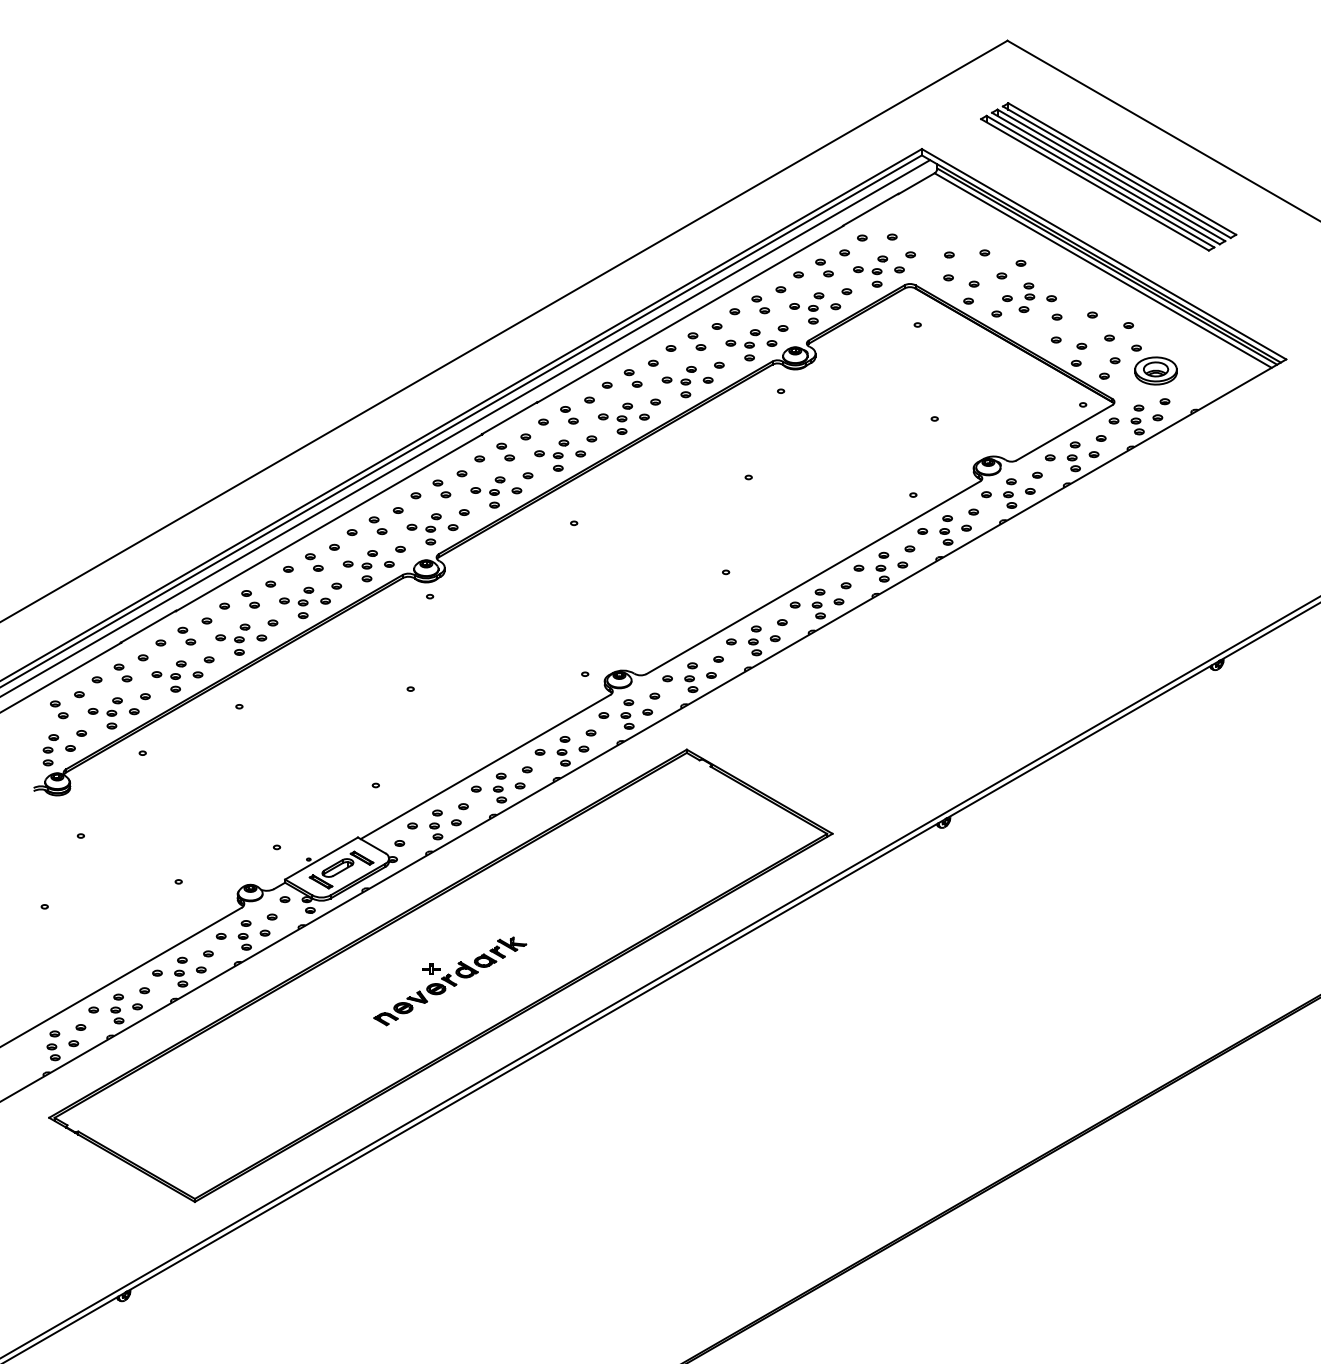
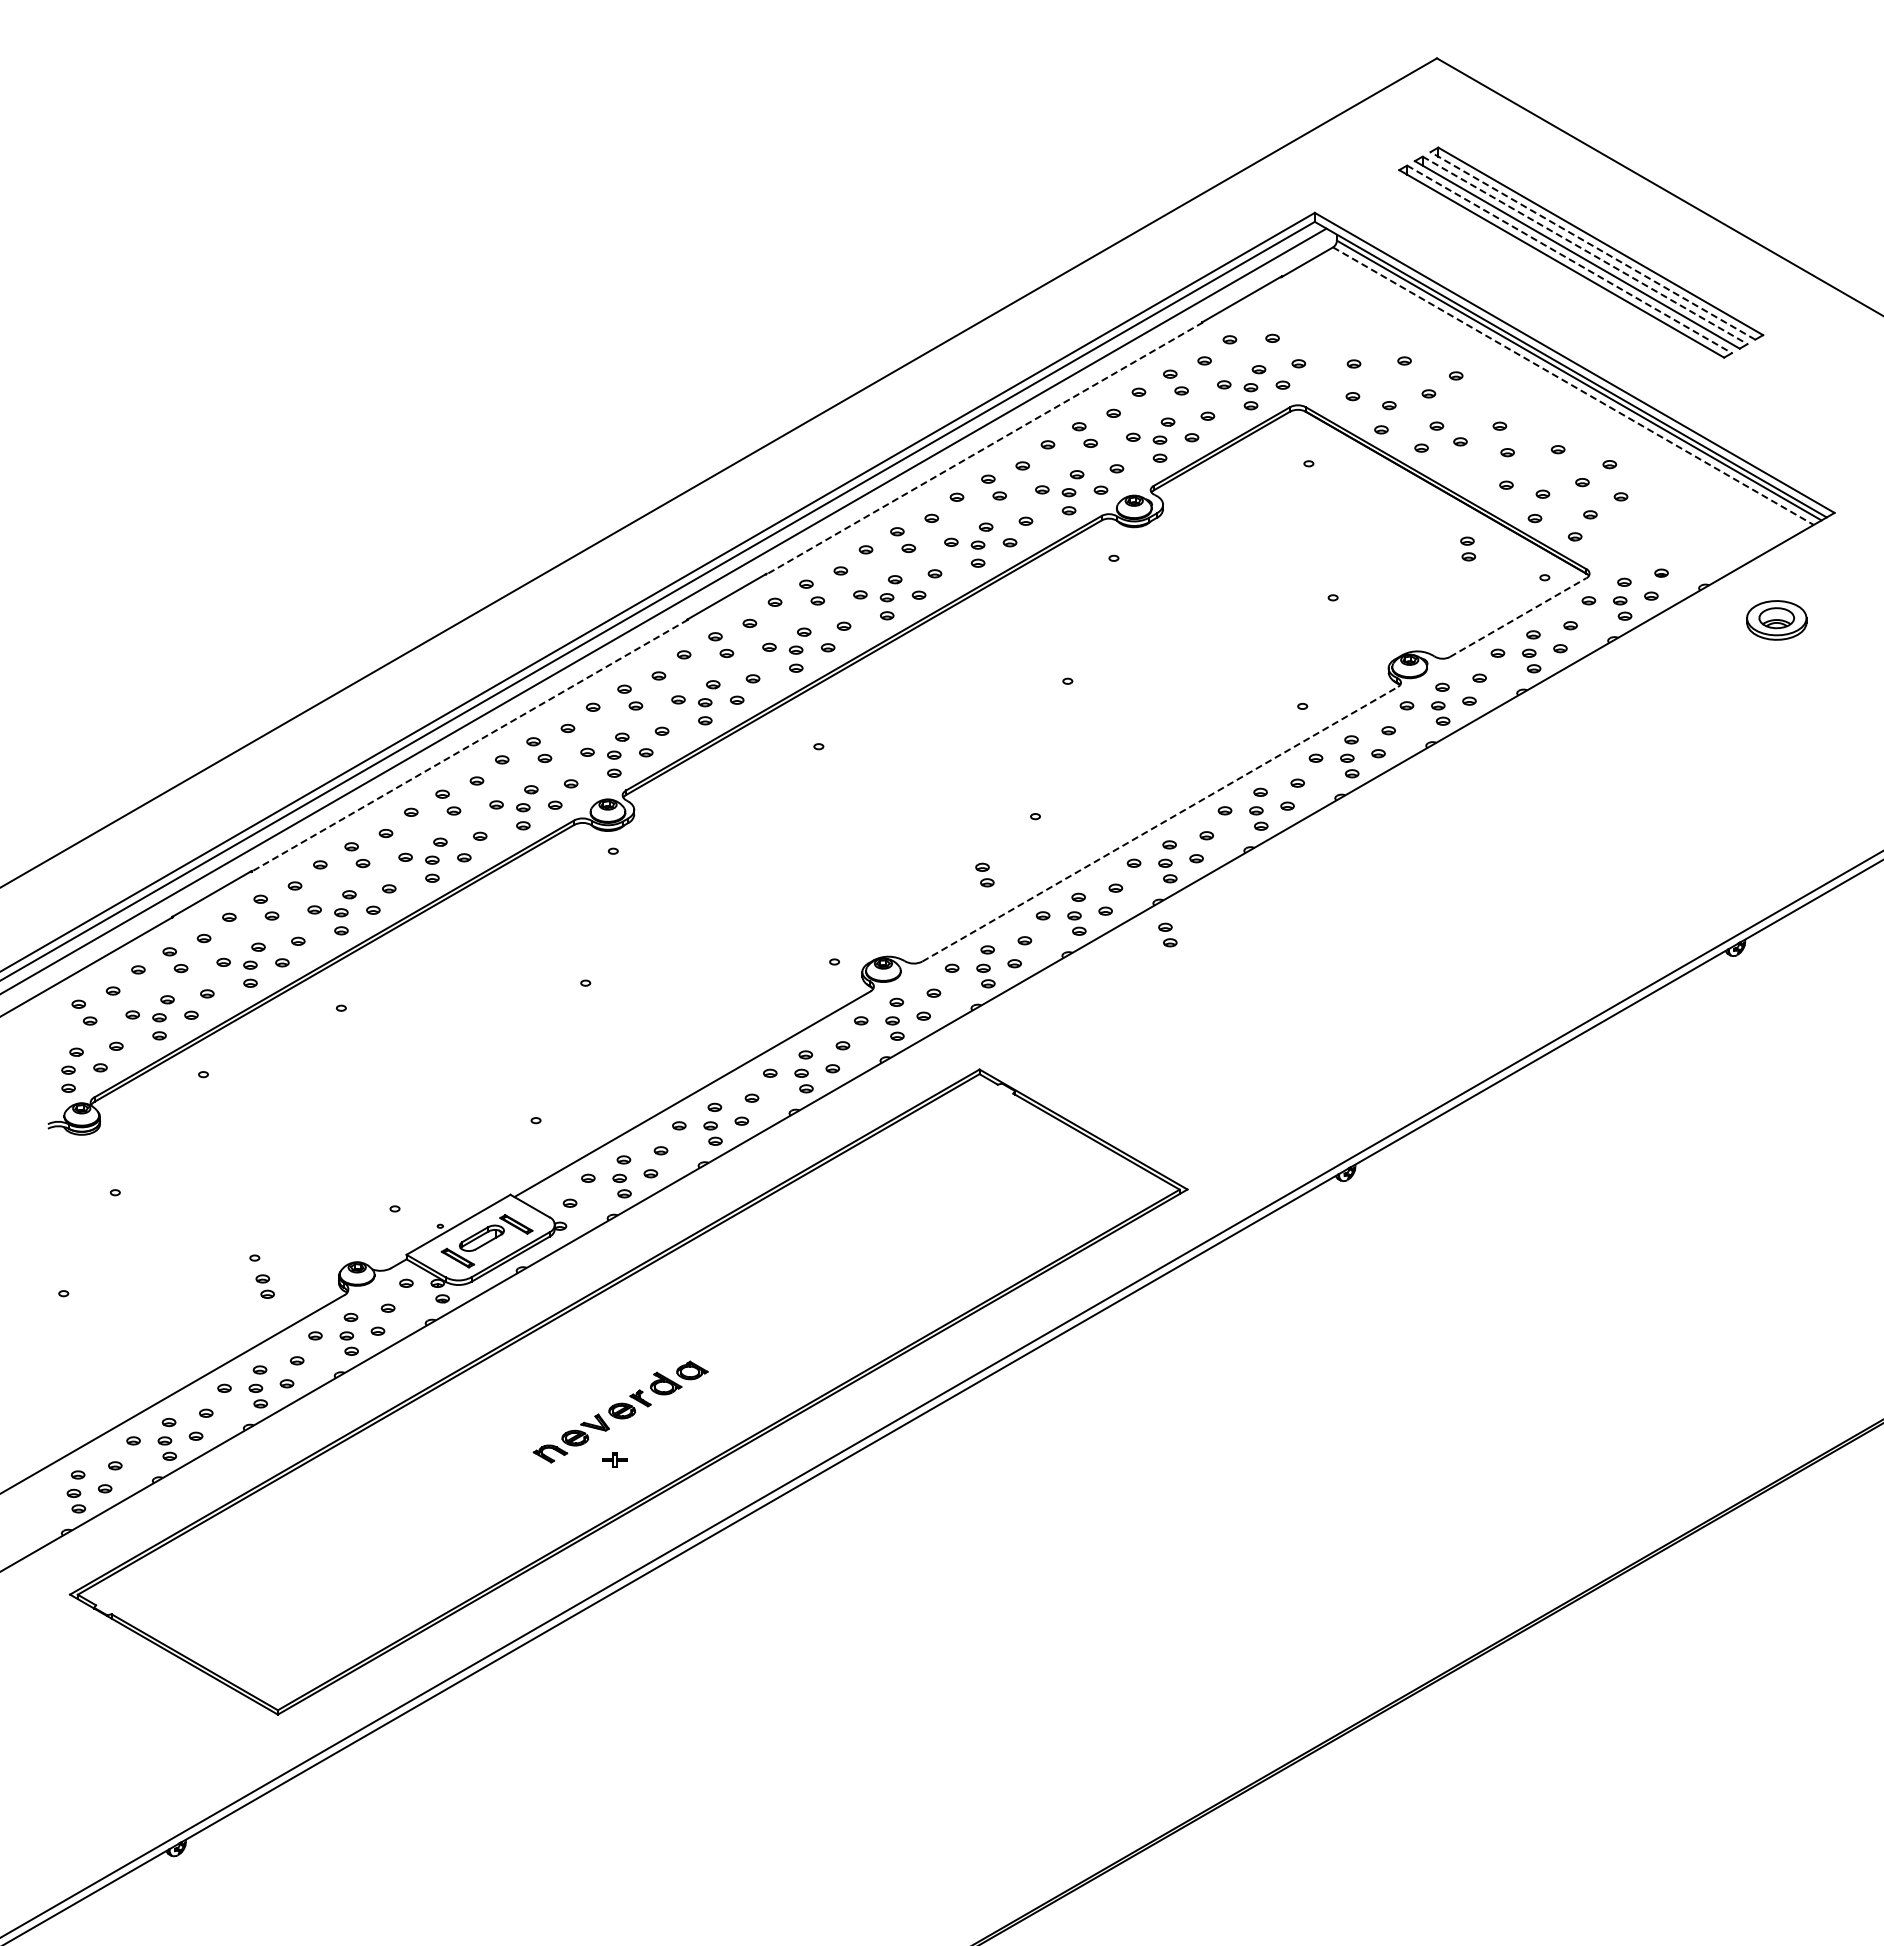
line: (1116, 171) -> (1592, 245), solid -> dashed
line: (1111, 175) -> (1585, 250), solid -> dashed
line: (1100, 181) -> (1569, 259), solid -> dashed
line: (1103, 270) -> (1573, 386), solid -> dashed
part: (1029, 291) -> (1468, 548), moved
line: (690, 314) -> (984, 448), solid -> dashed
part: (1155, 371) -> (1776, 620), moved
line: (1064, 432) -> (1518, 617), solid -> dashed
line: (329, 523) -> (469, 746), solid -> dashed
line: (813, 577) -> (1160, 824), solid -> dashed
part: (690, 612) -> (984, 874), added
part: (818, 655) -> (1167, 934), added
part: (185, 901) -> (264, 1286), added
part: (508, 947) -> (724, 1351), removed
part: (430, 969) -> (614, 1459), moved

